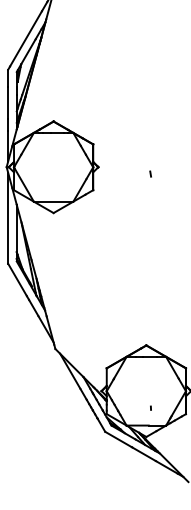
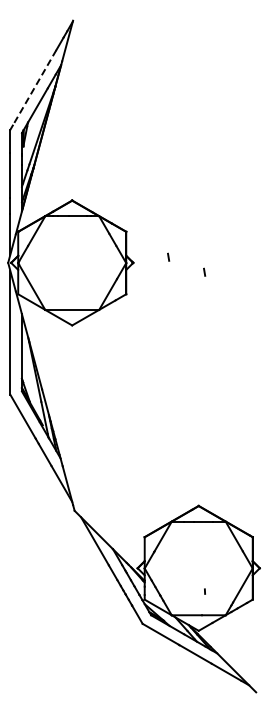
line: (25, 38) -> (34, 87), solid -> dashed
line: (124, 162) -> (168, 256), added

